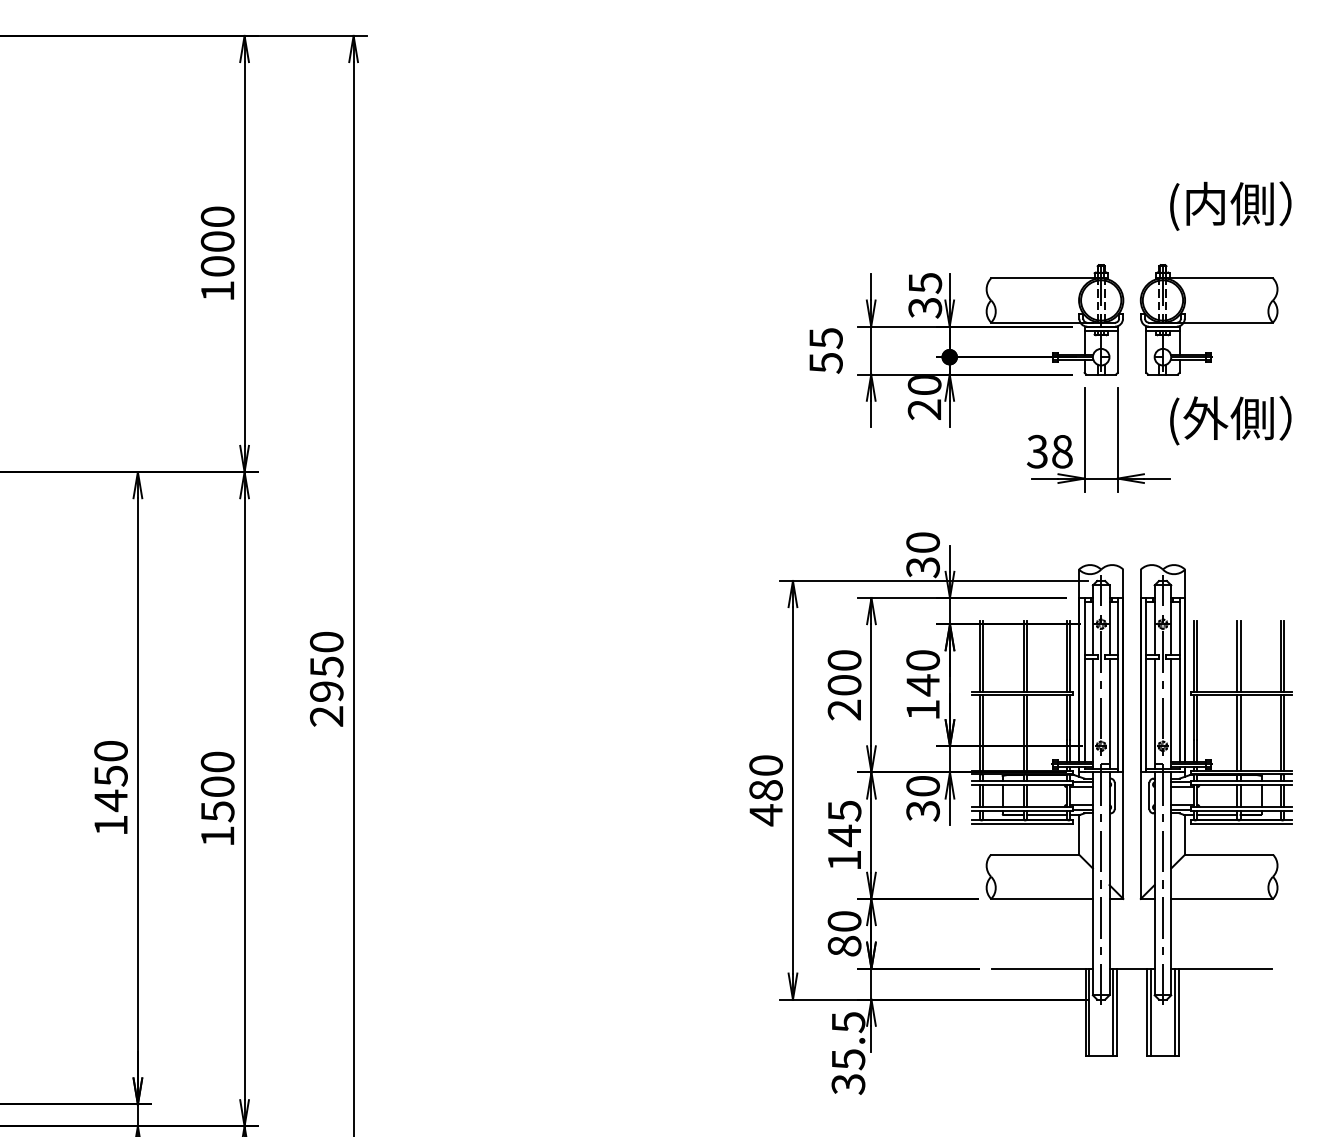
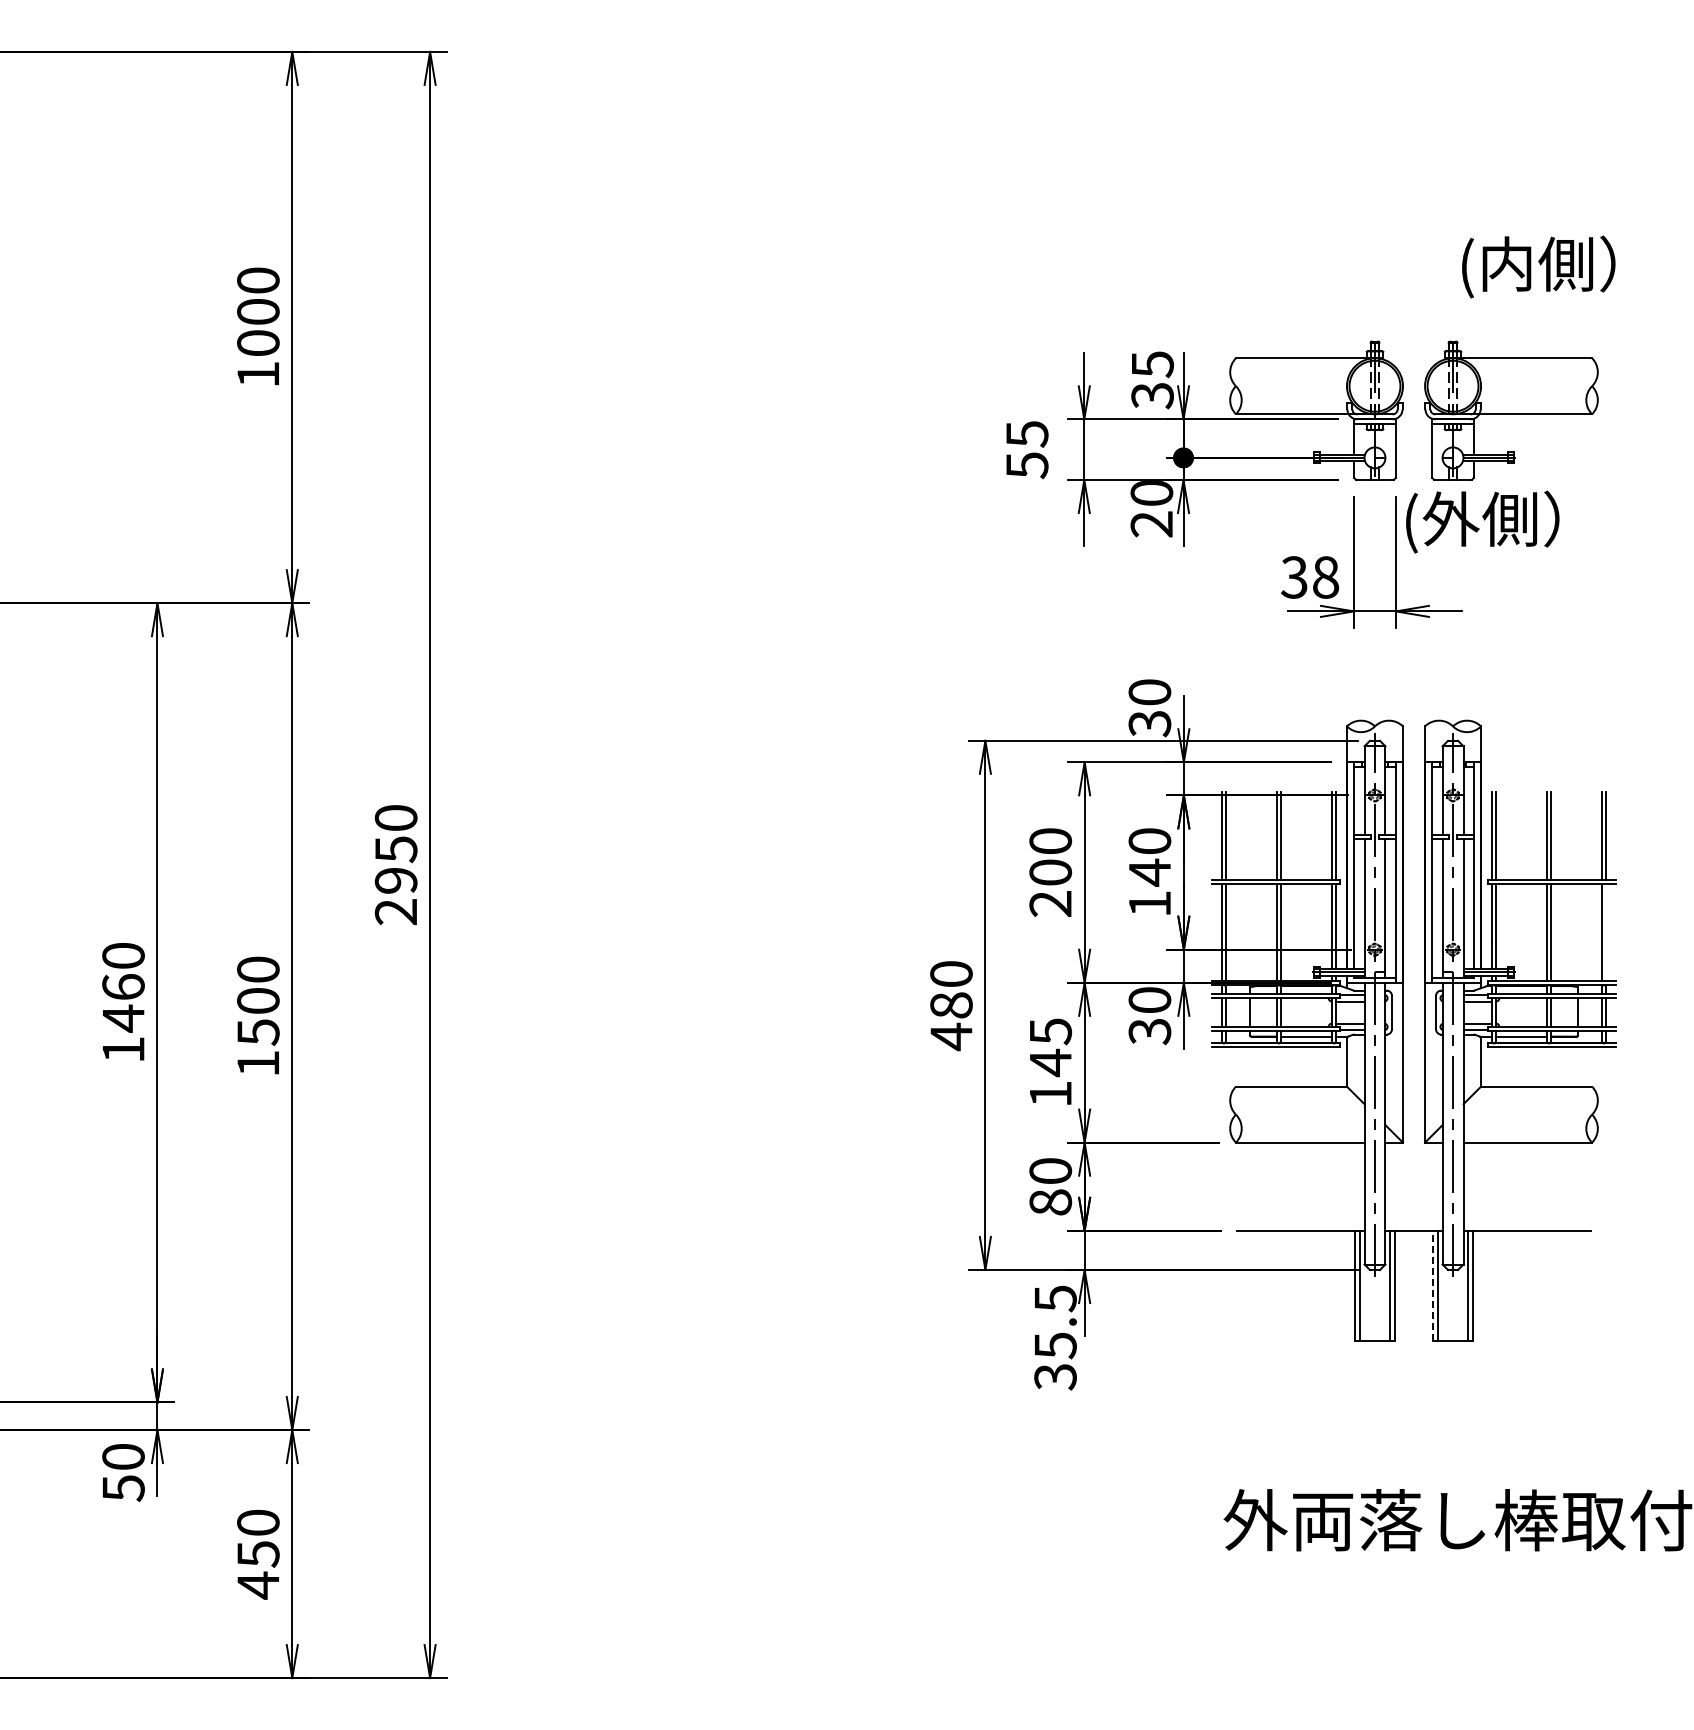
text: (1230, 420) -> (1482, 521), moved
line: (1284, 732) -> (1606, 932), removed
text: (111, 776) -> (123, 987), 1450 -> 1460
line: (1147, 1011) -> (1433, 1285), solid -> dashed

